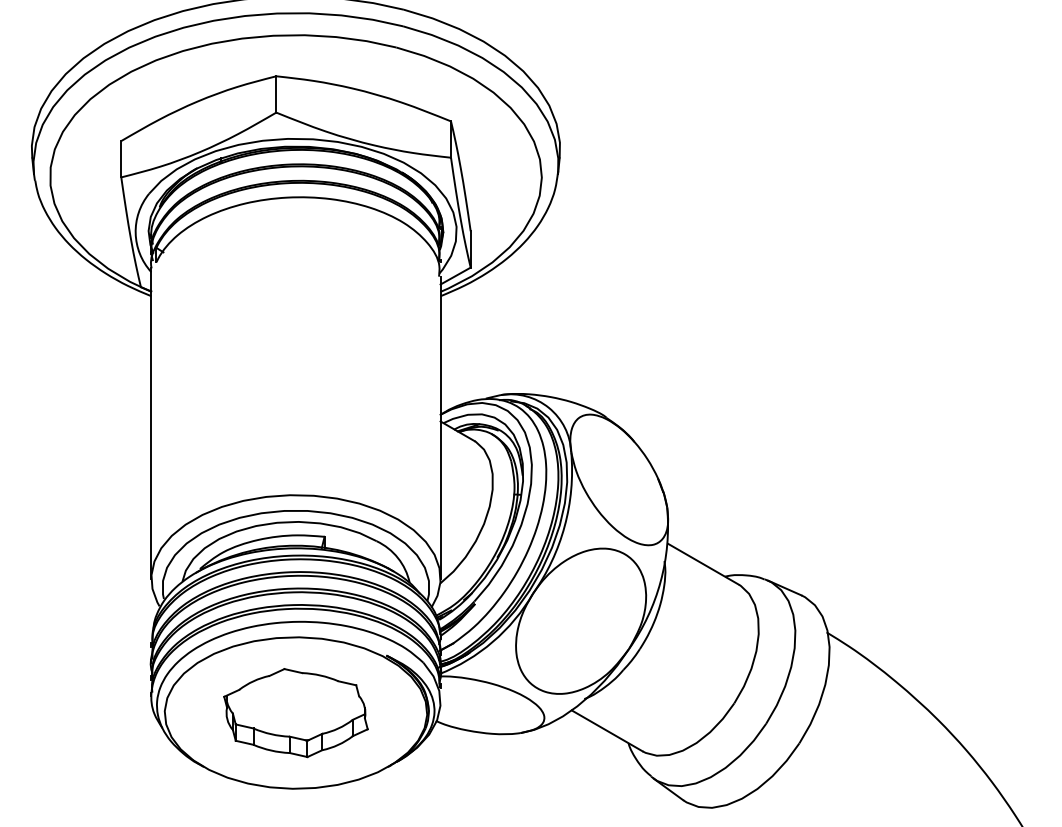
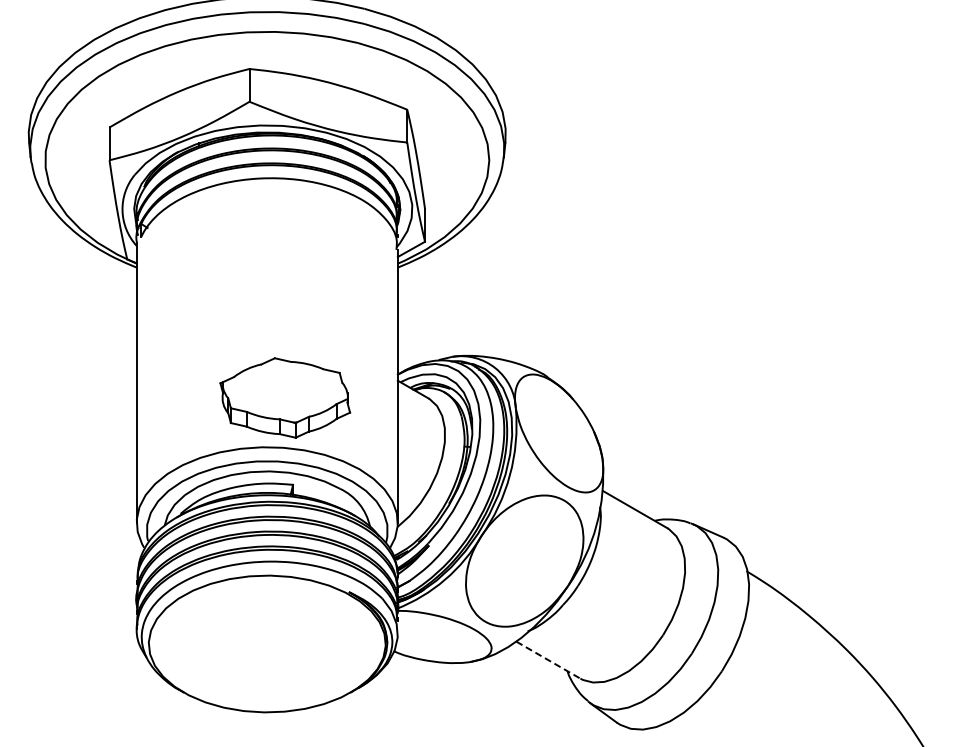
part: (296, 712) -> (285, 397), moved
line: (607, 731) -> (548, 660), solid -> dashed

